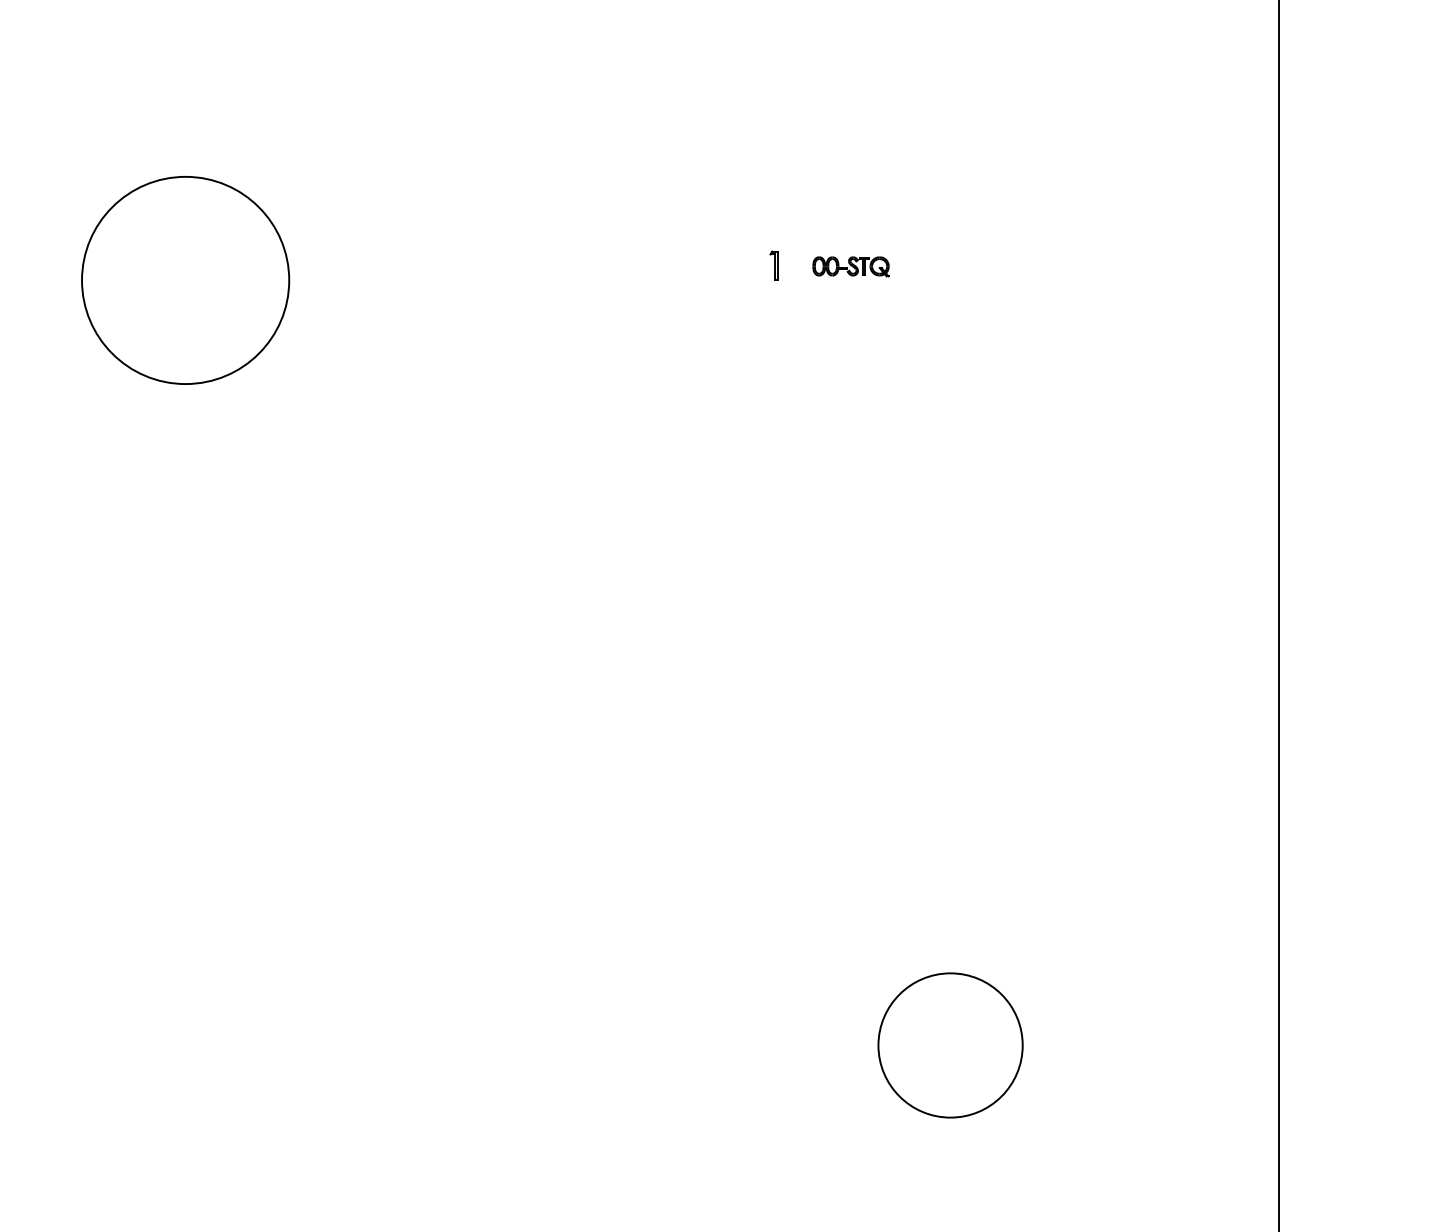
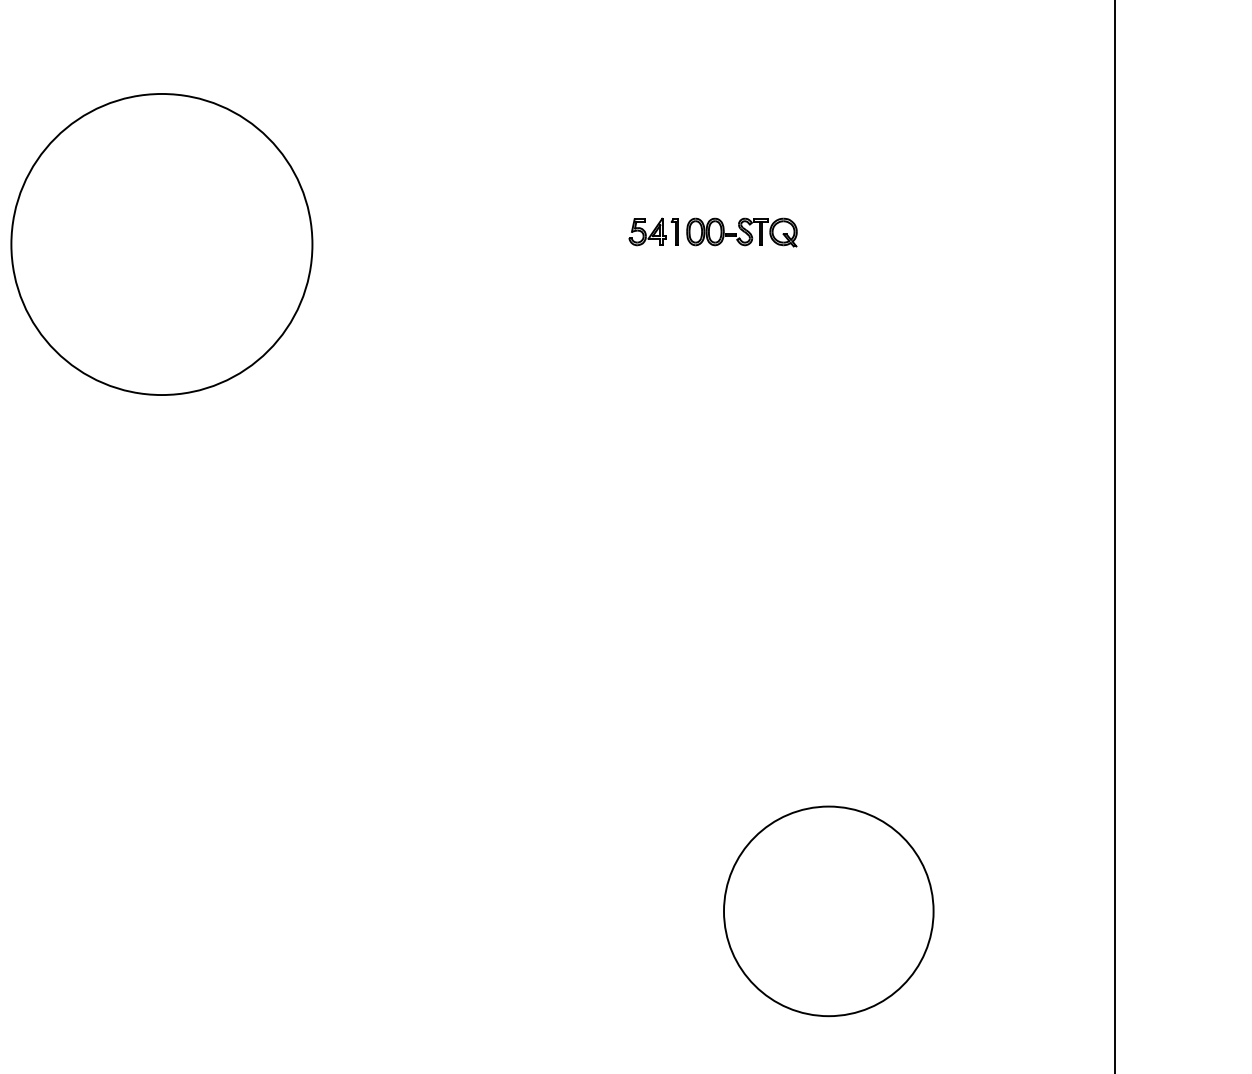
part: (742, 265) -> (647, 231), added
part: (850, 266) -> (741, 232), size x1.67
circle: (185, 280) -> (161, 244), size x1.67
circle: (950, 1045) -> (828, 911), size x1.67

